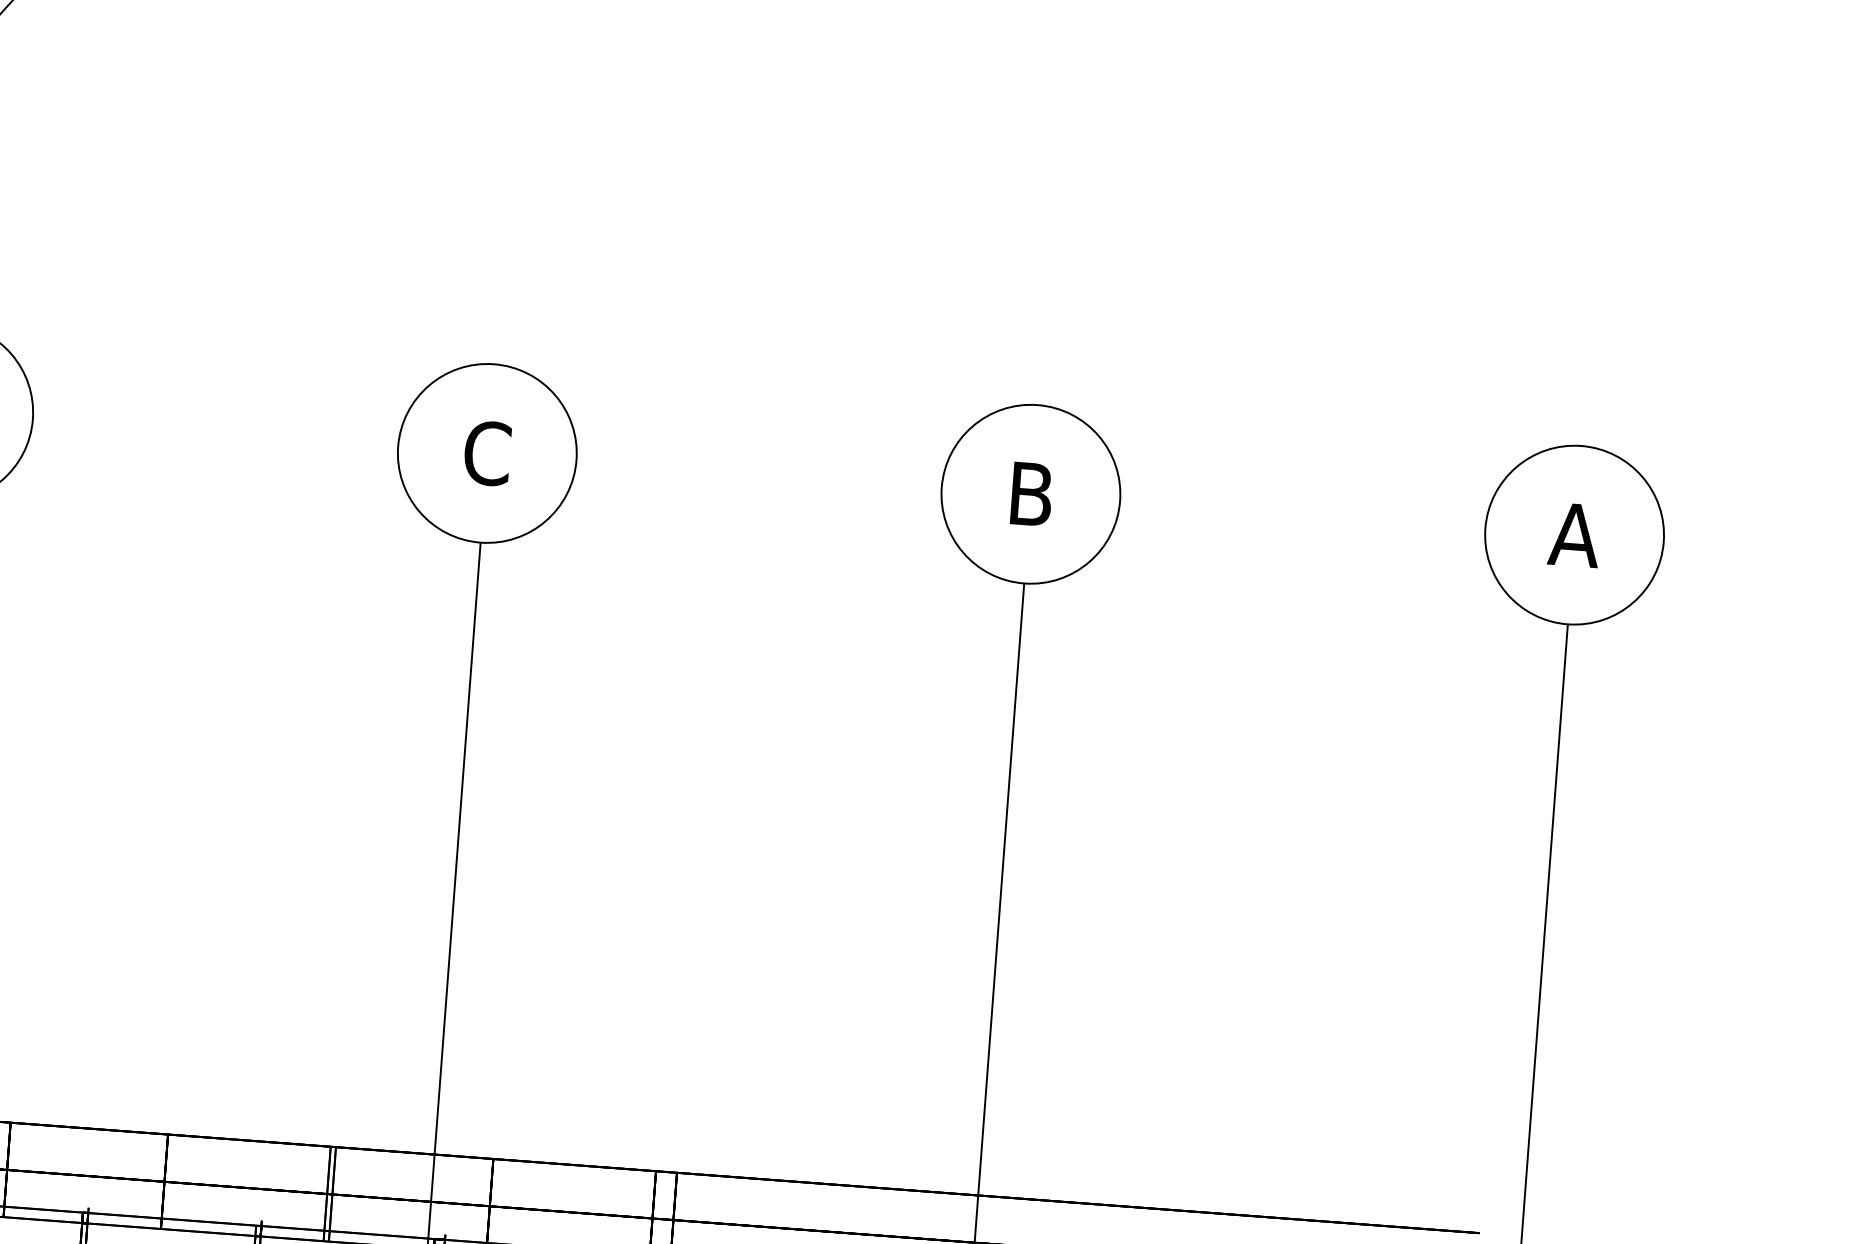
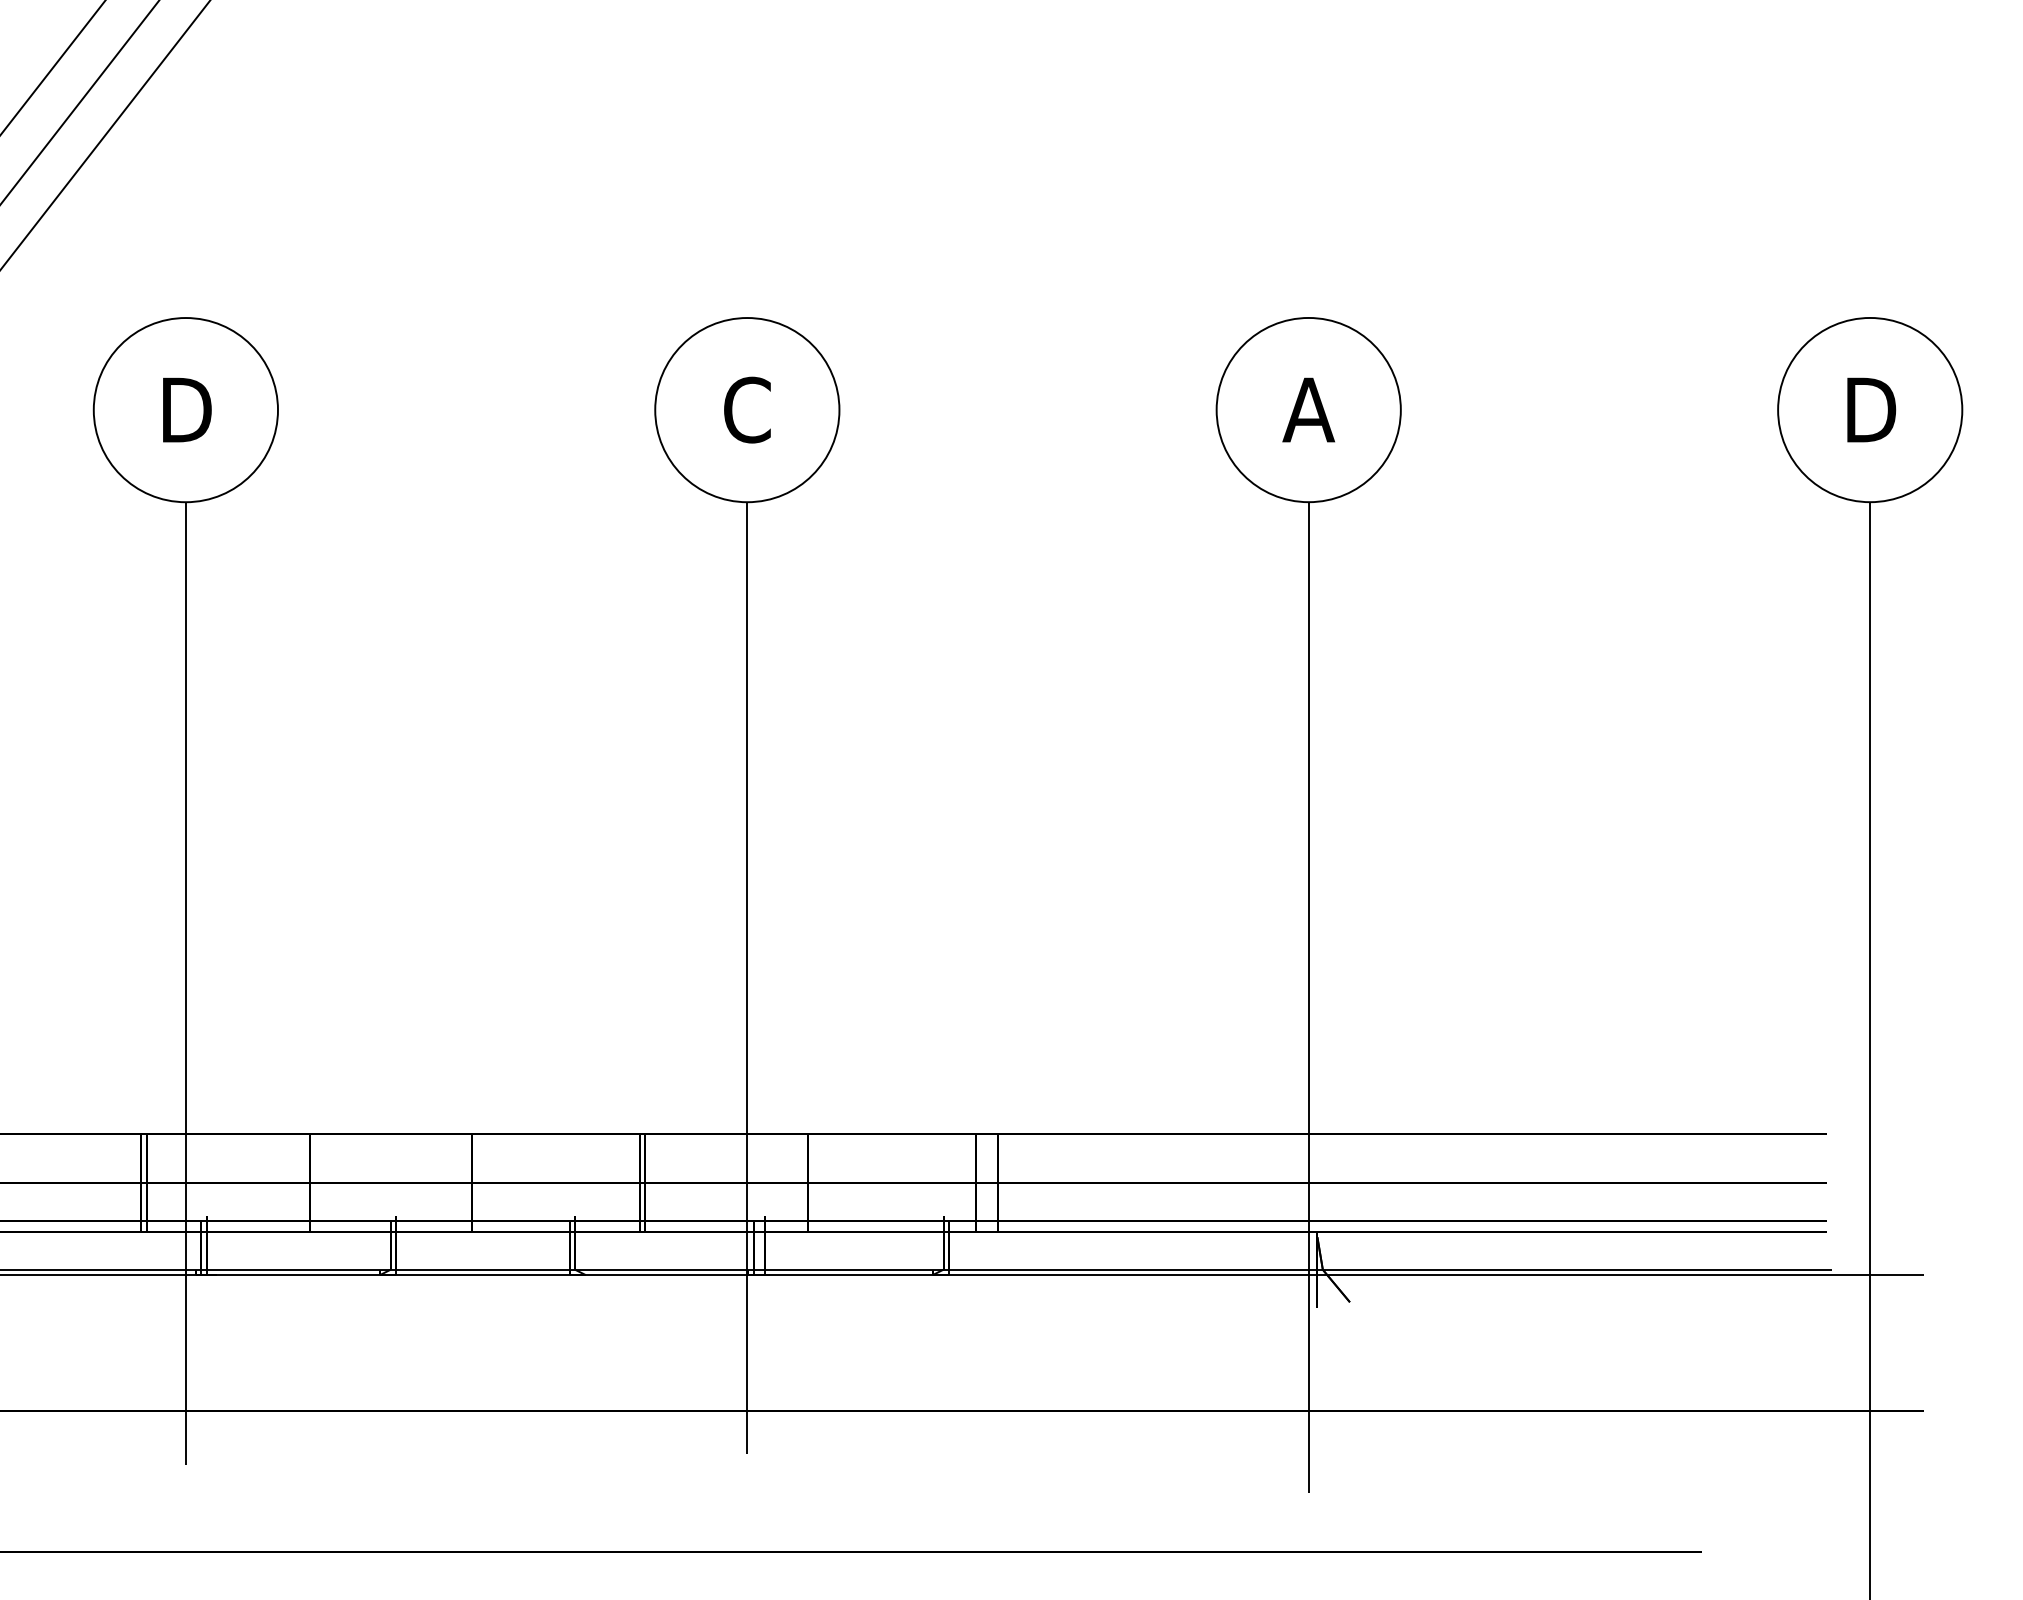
text: (1030, 493) -> (1308, 409), B -> A
text: (1573, 534) -> (1869, 409), A -> D

